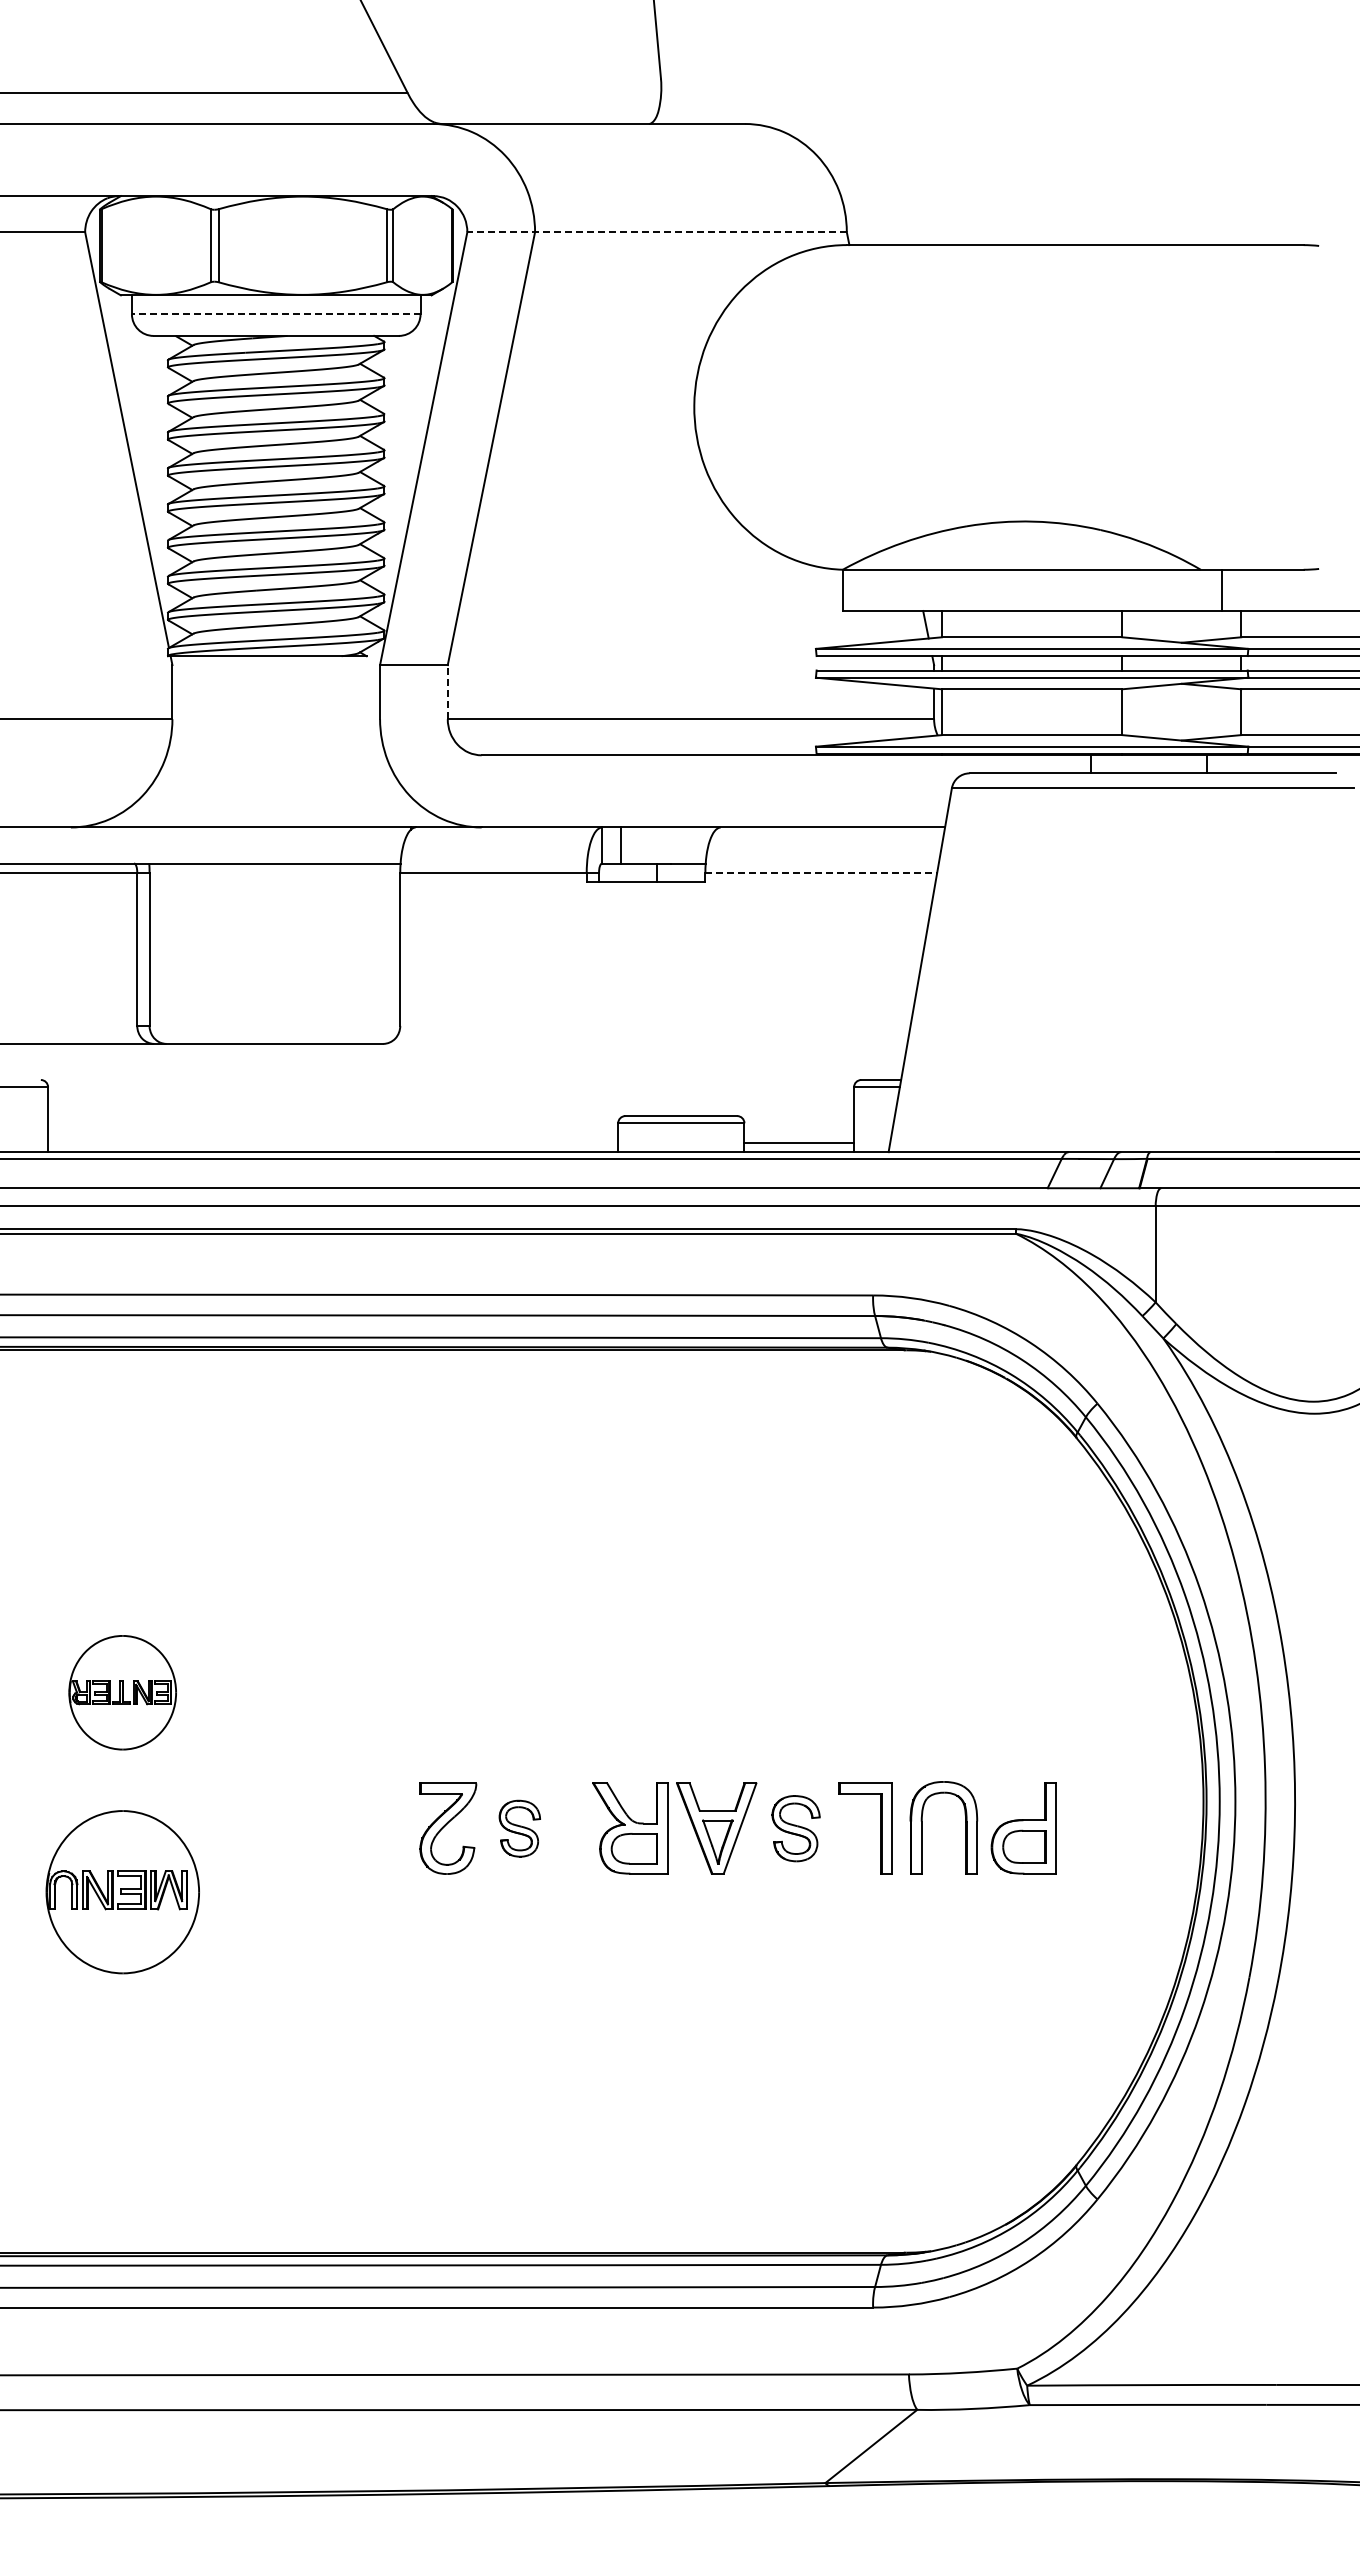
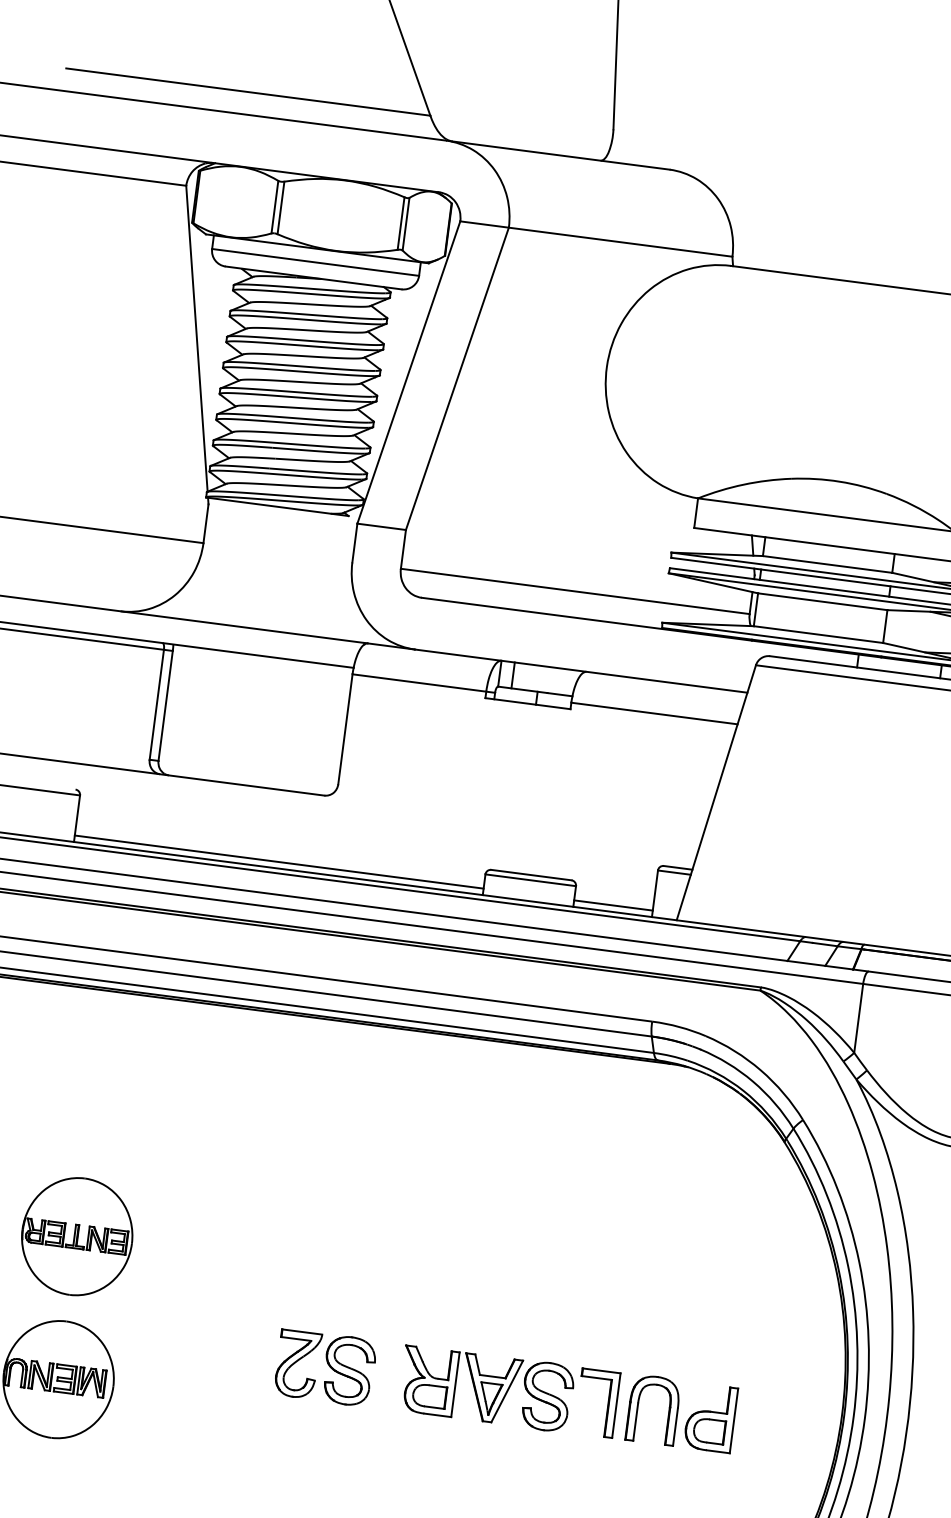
line: (657, 232) -> (596, 239), dashed -> solid
line: (275, 314) -> (315, 262), dashed -> solid
line: (447, 691) -> (403, 548), dashed -> solid
line: (821, 872) -> (654, 713), dashed -> solid
line: (333, 1143) -> (279, 862), added
part: (122, 1692) -> (77, 1236), size x1.43
part: (519, 1828) -> (349, 1370), size x1.67
part: (795, 1828) -> (546, 1396), size x1.43

